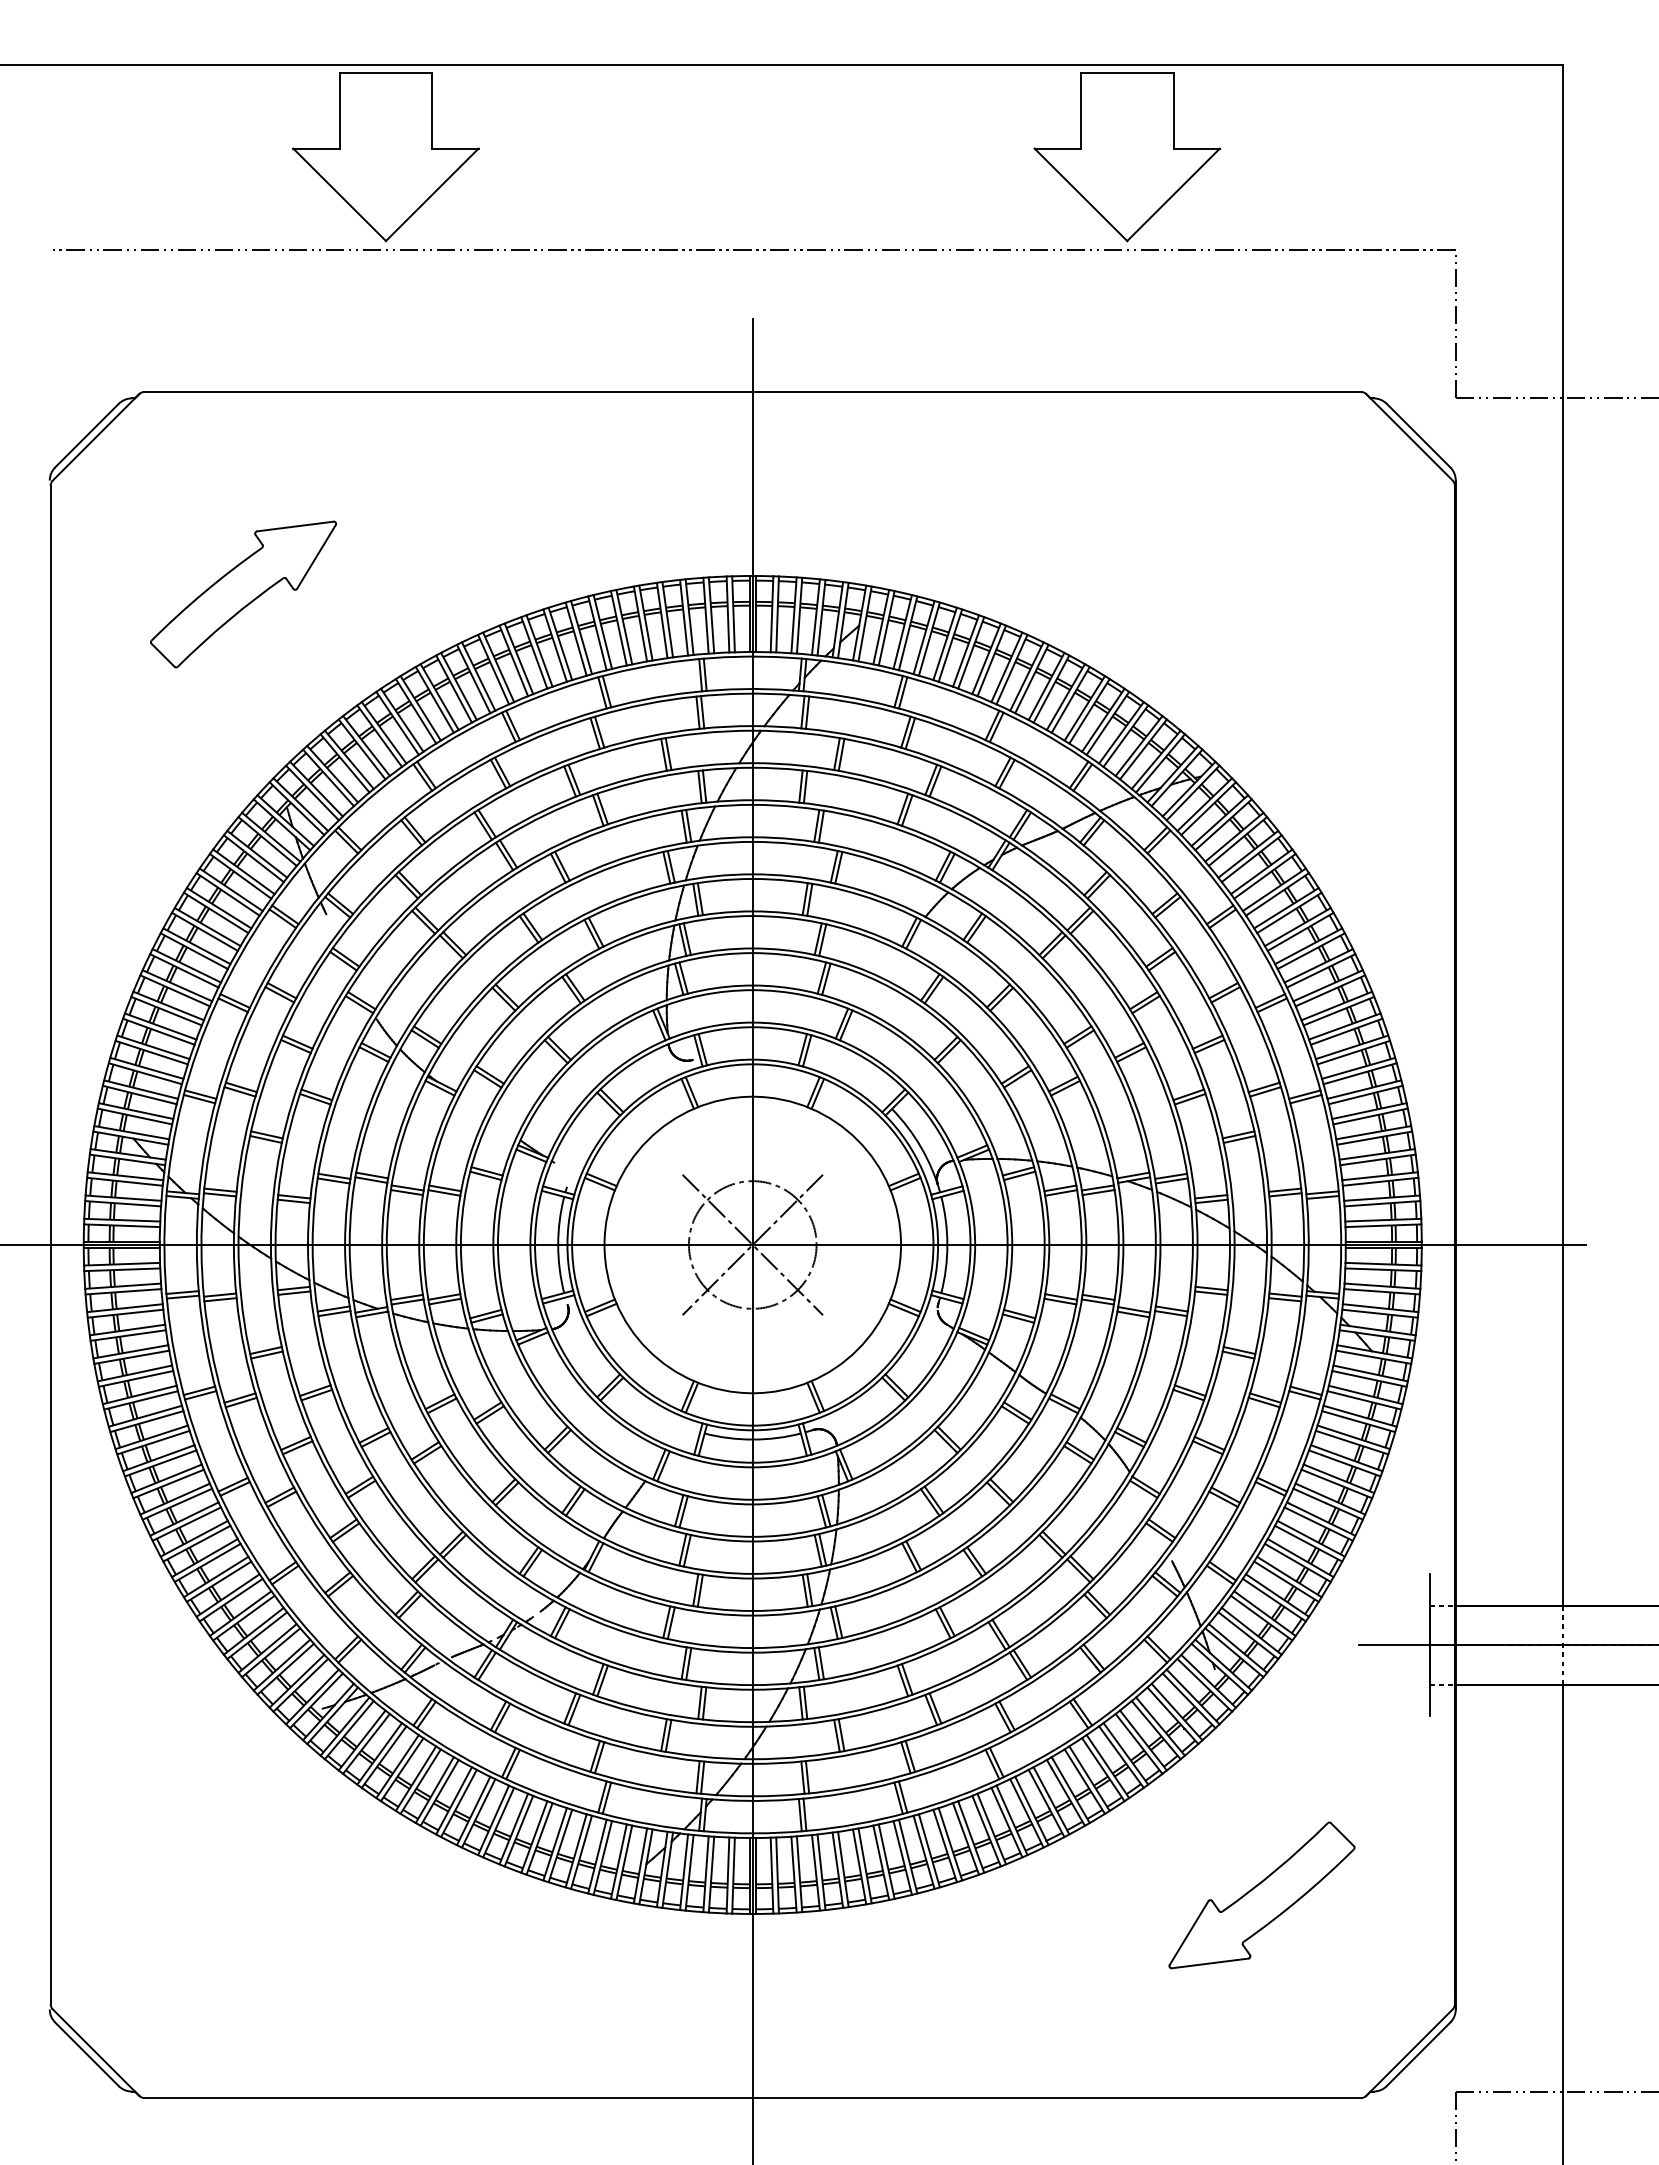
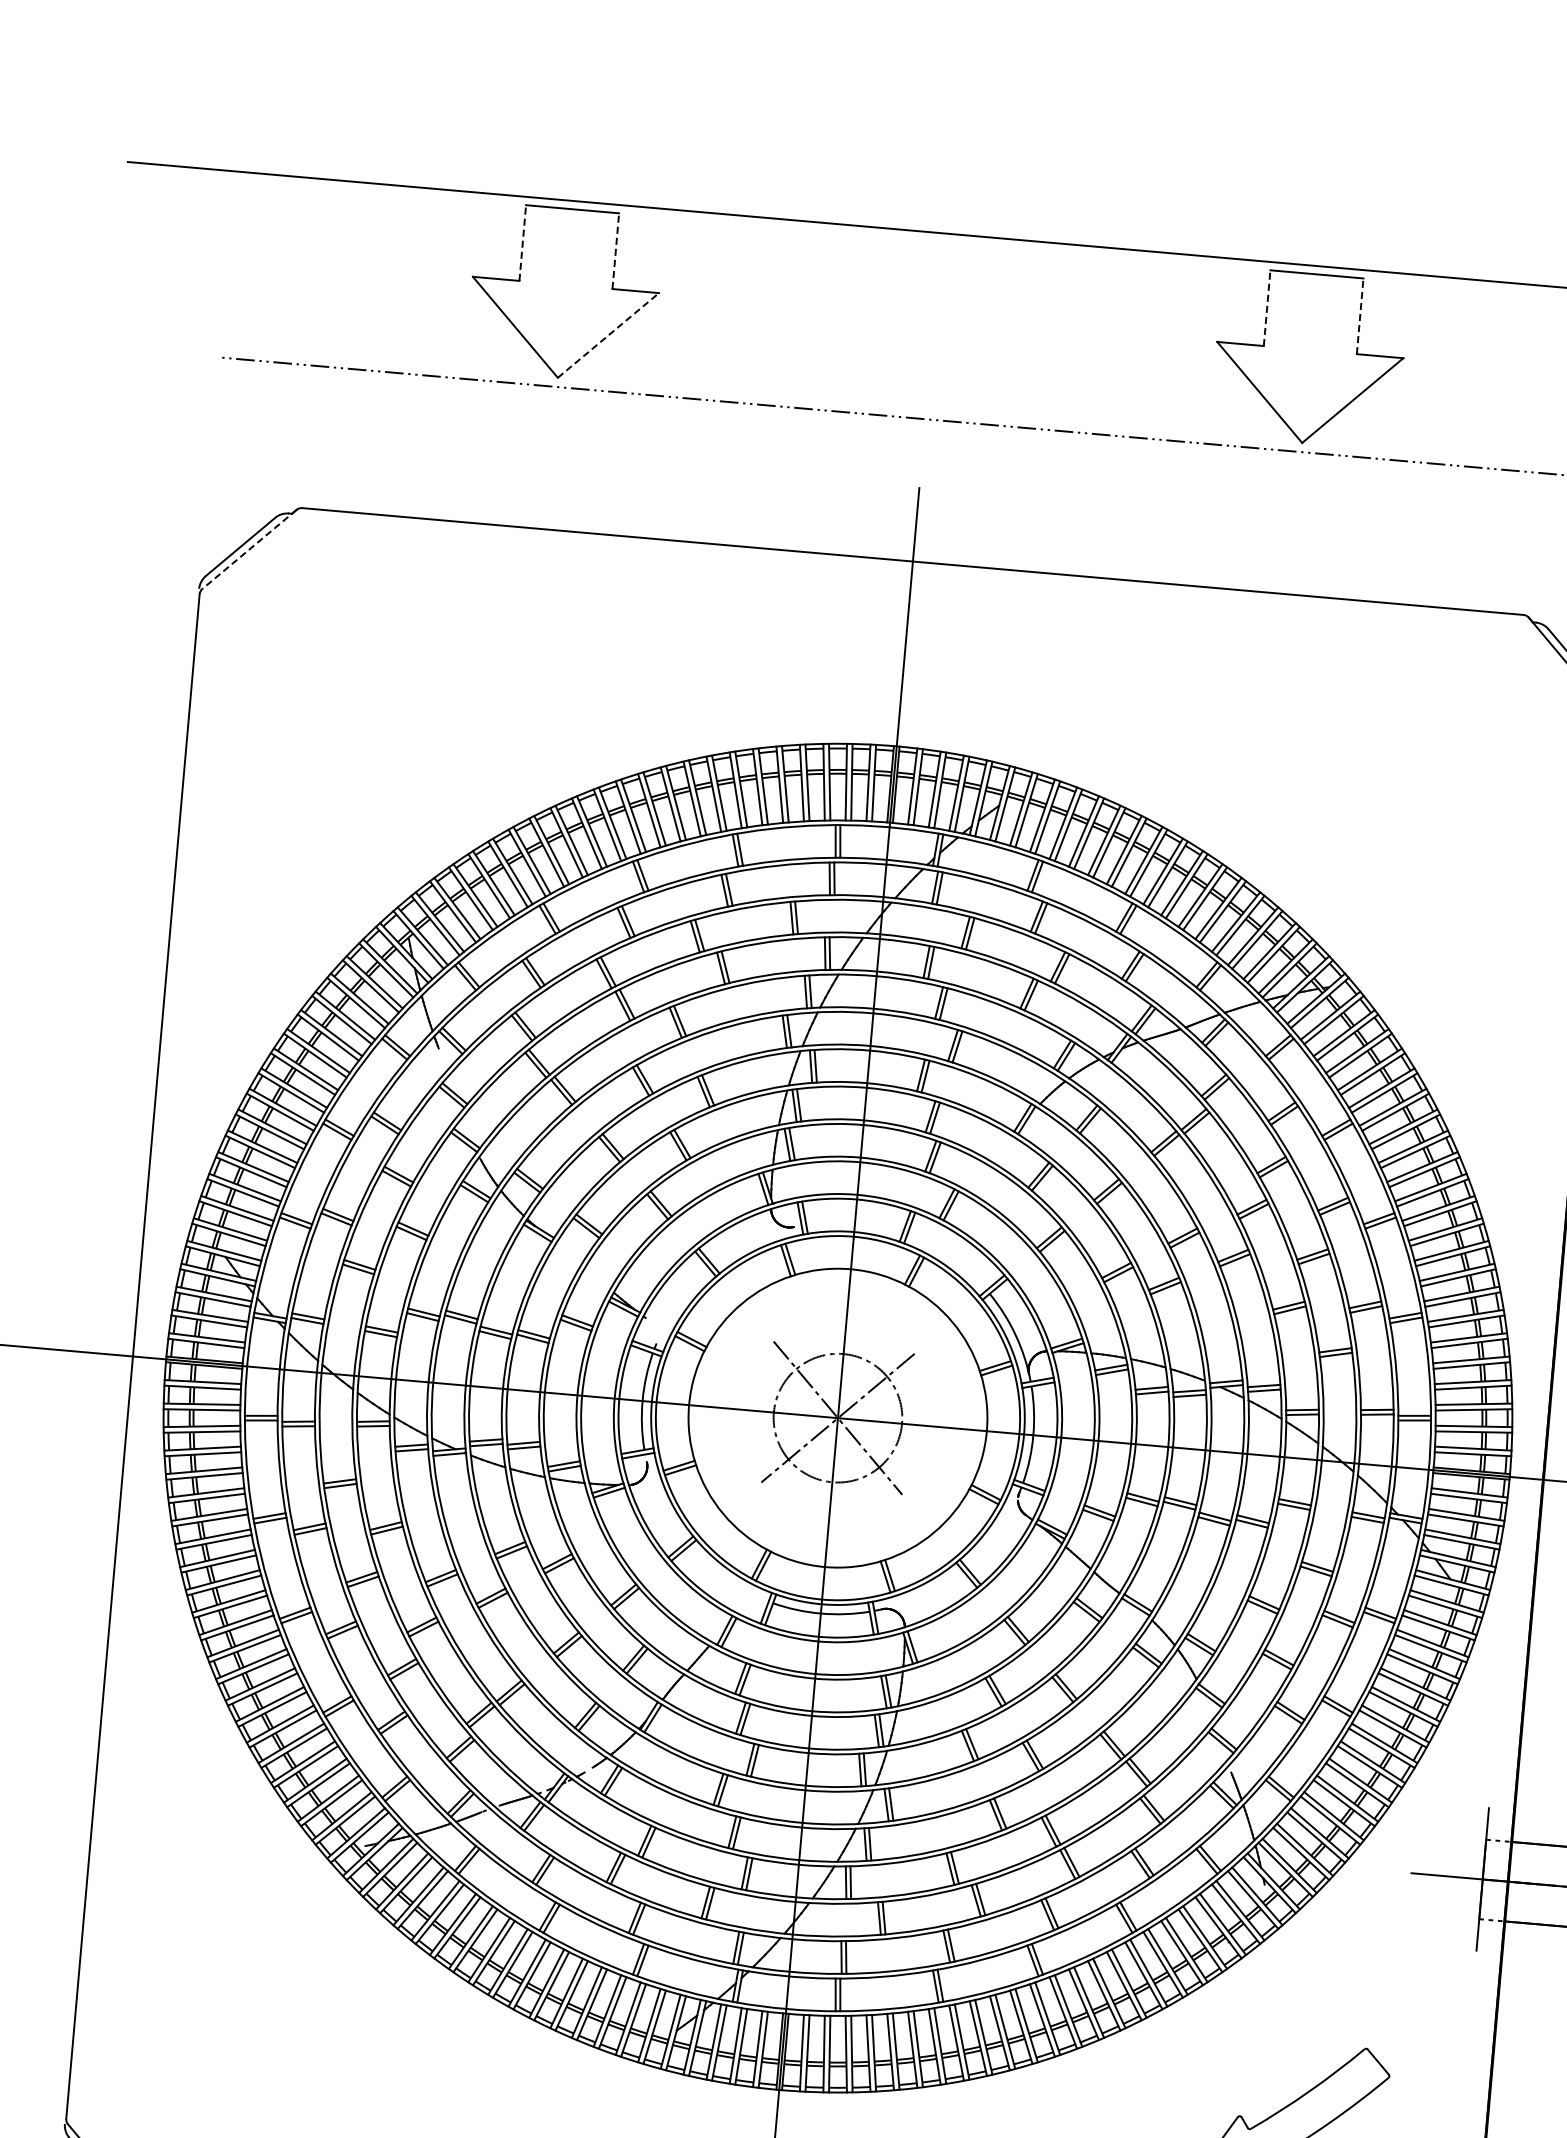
line: (339, 110) -> (522, 242), solid -> dashed
line: (432, 110) -> (616, 250), solid -> dashed
line: (1080, 110) -> (1266, 307), solid -> dashed
line: (1173, 110) -> (1360, 315), solid -> dashed
line: (432, 194) -> (608, 335), solid -> dashed
line: (95, 437) -> (248, 549), solid -> dashed
part: (243, 594) -> (383, 720), removed

